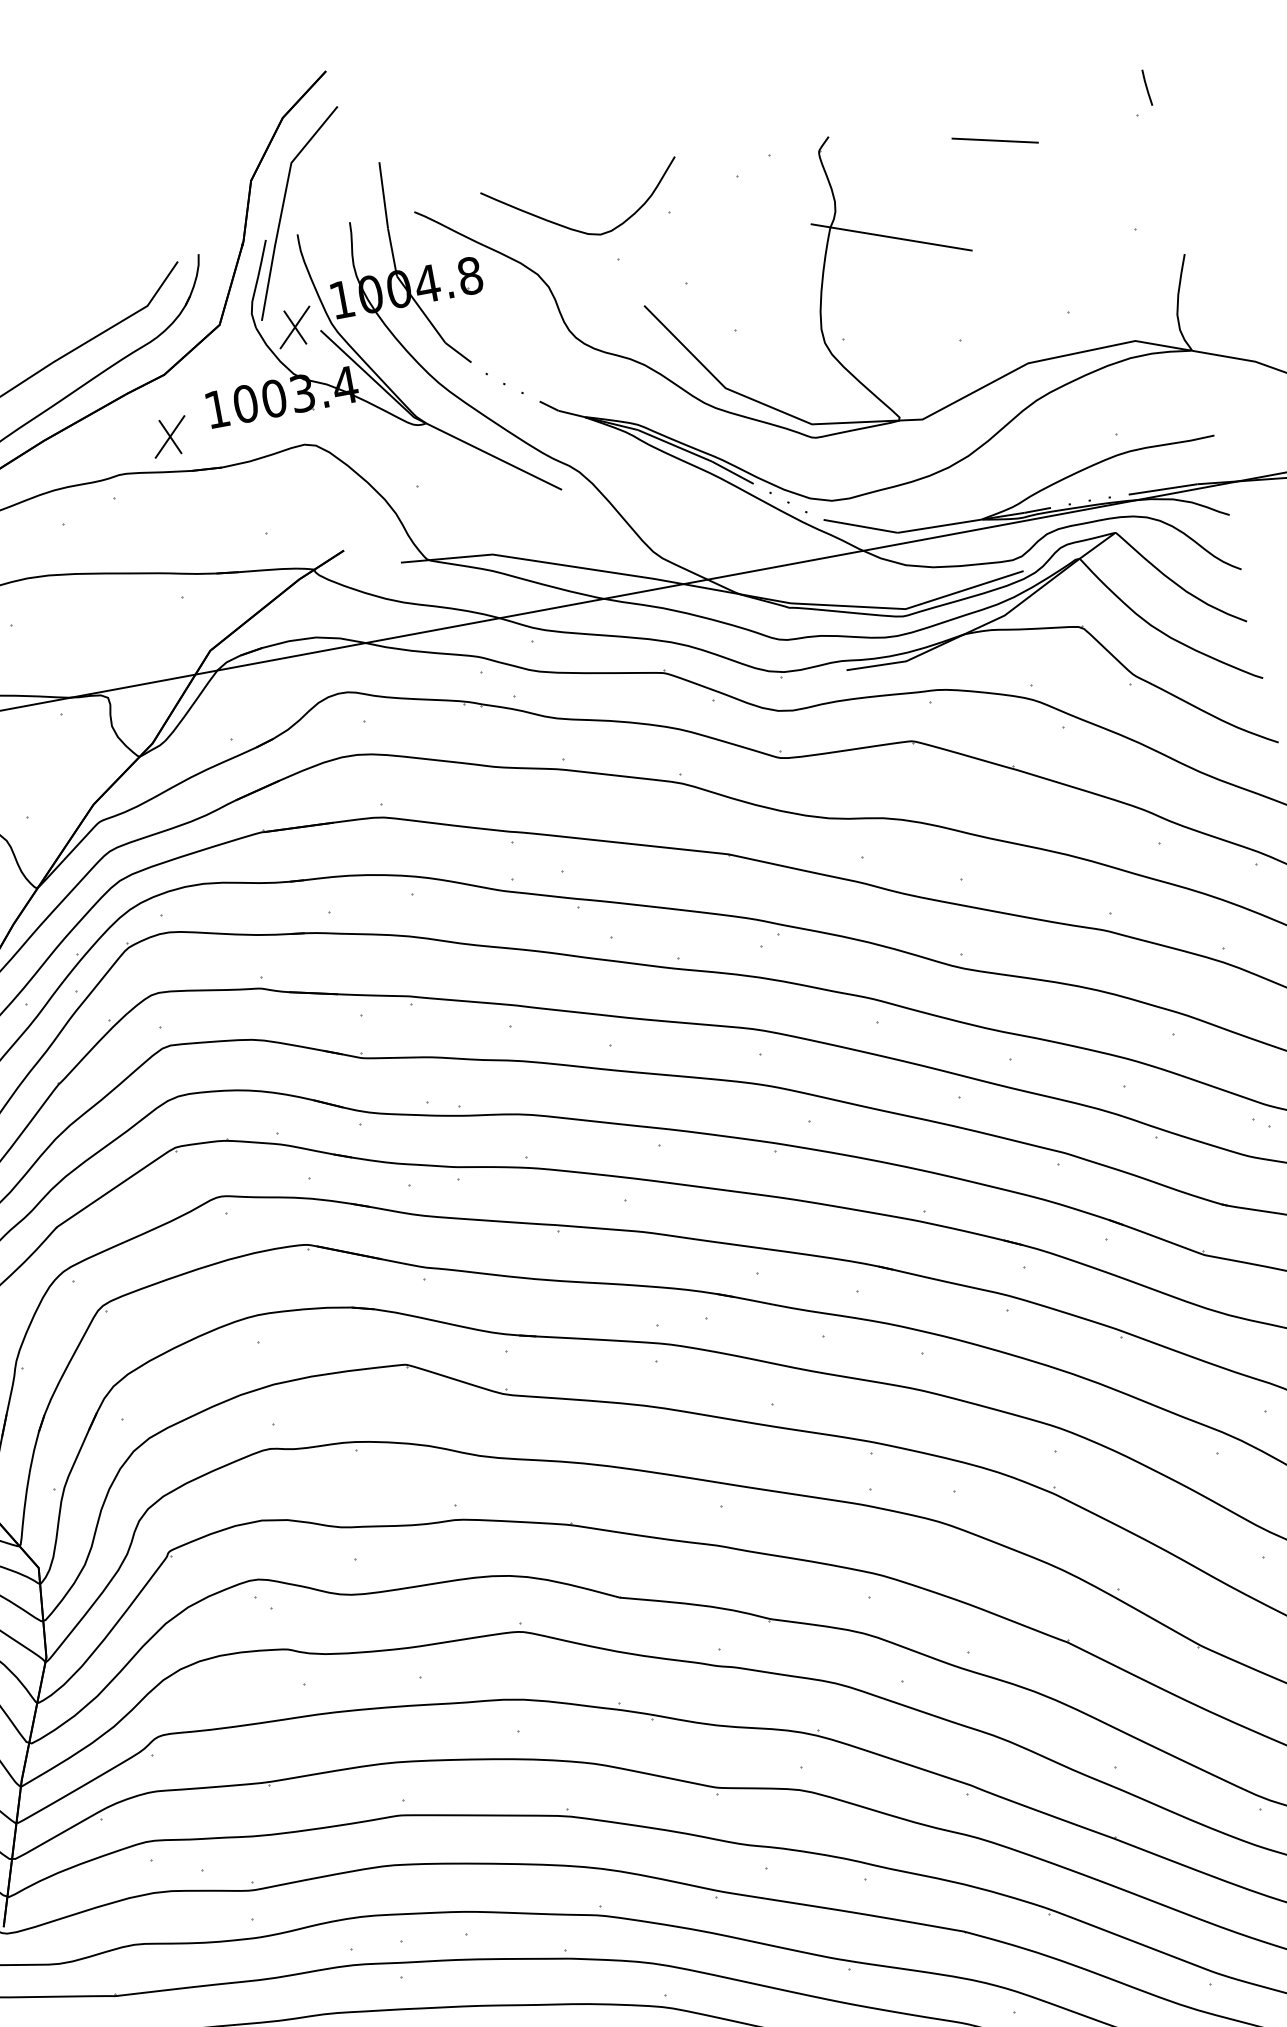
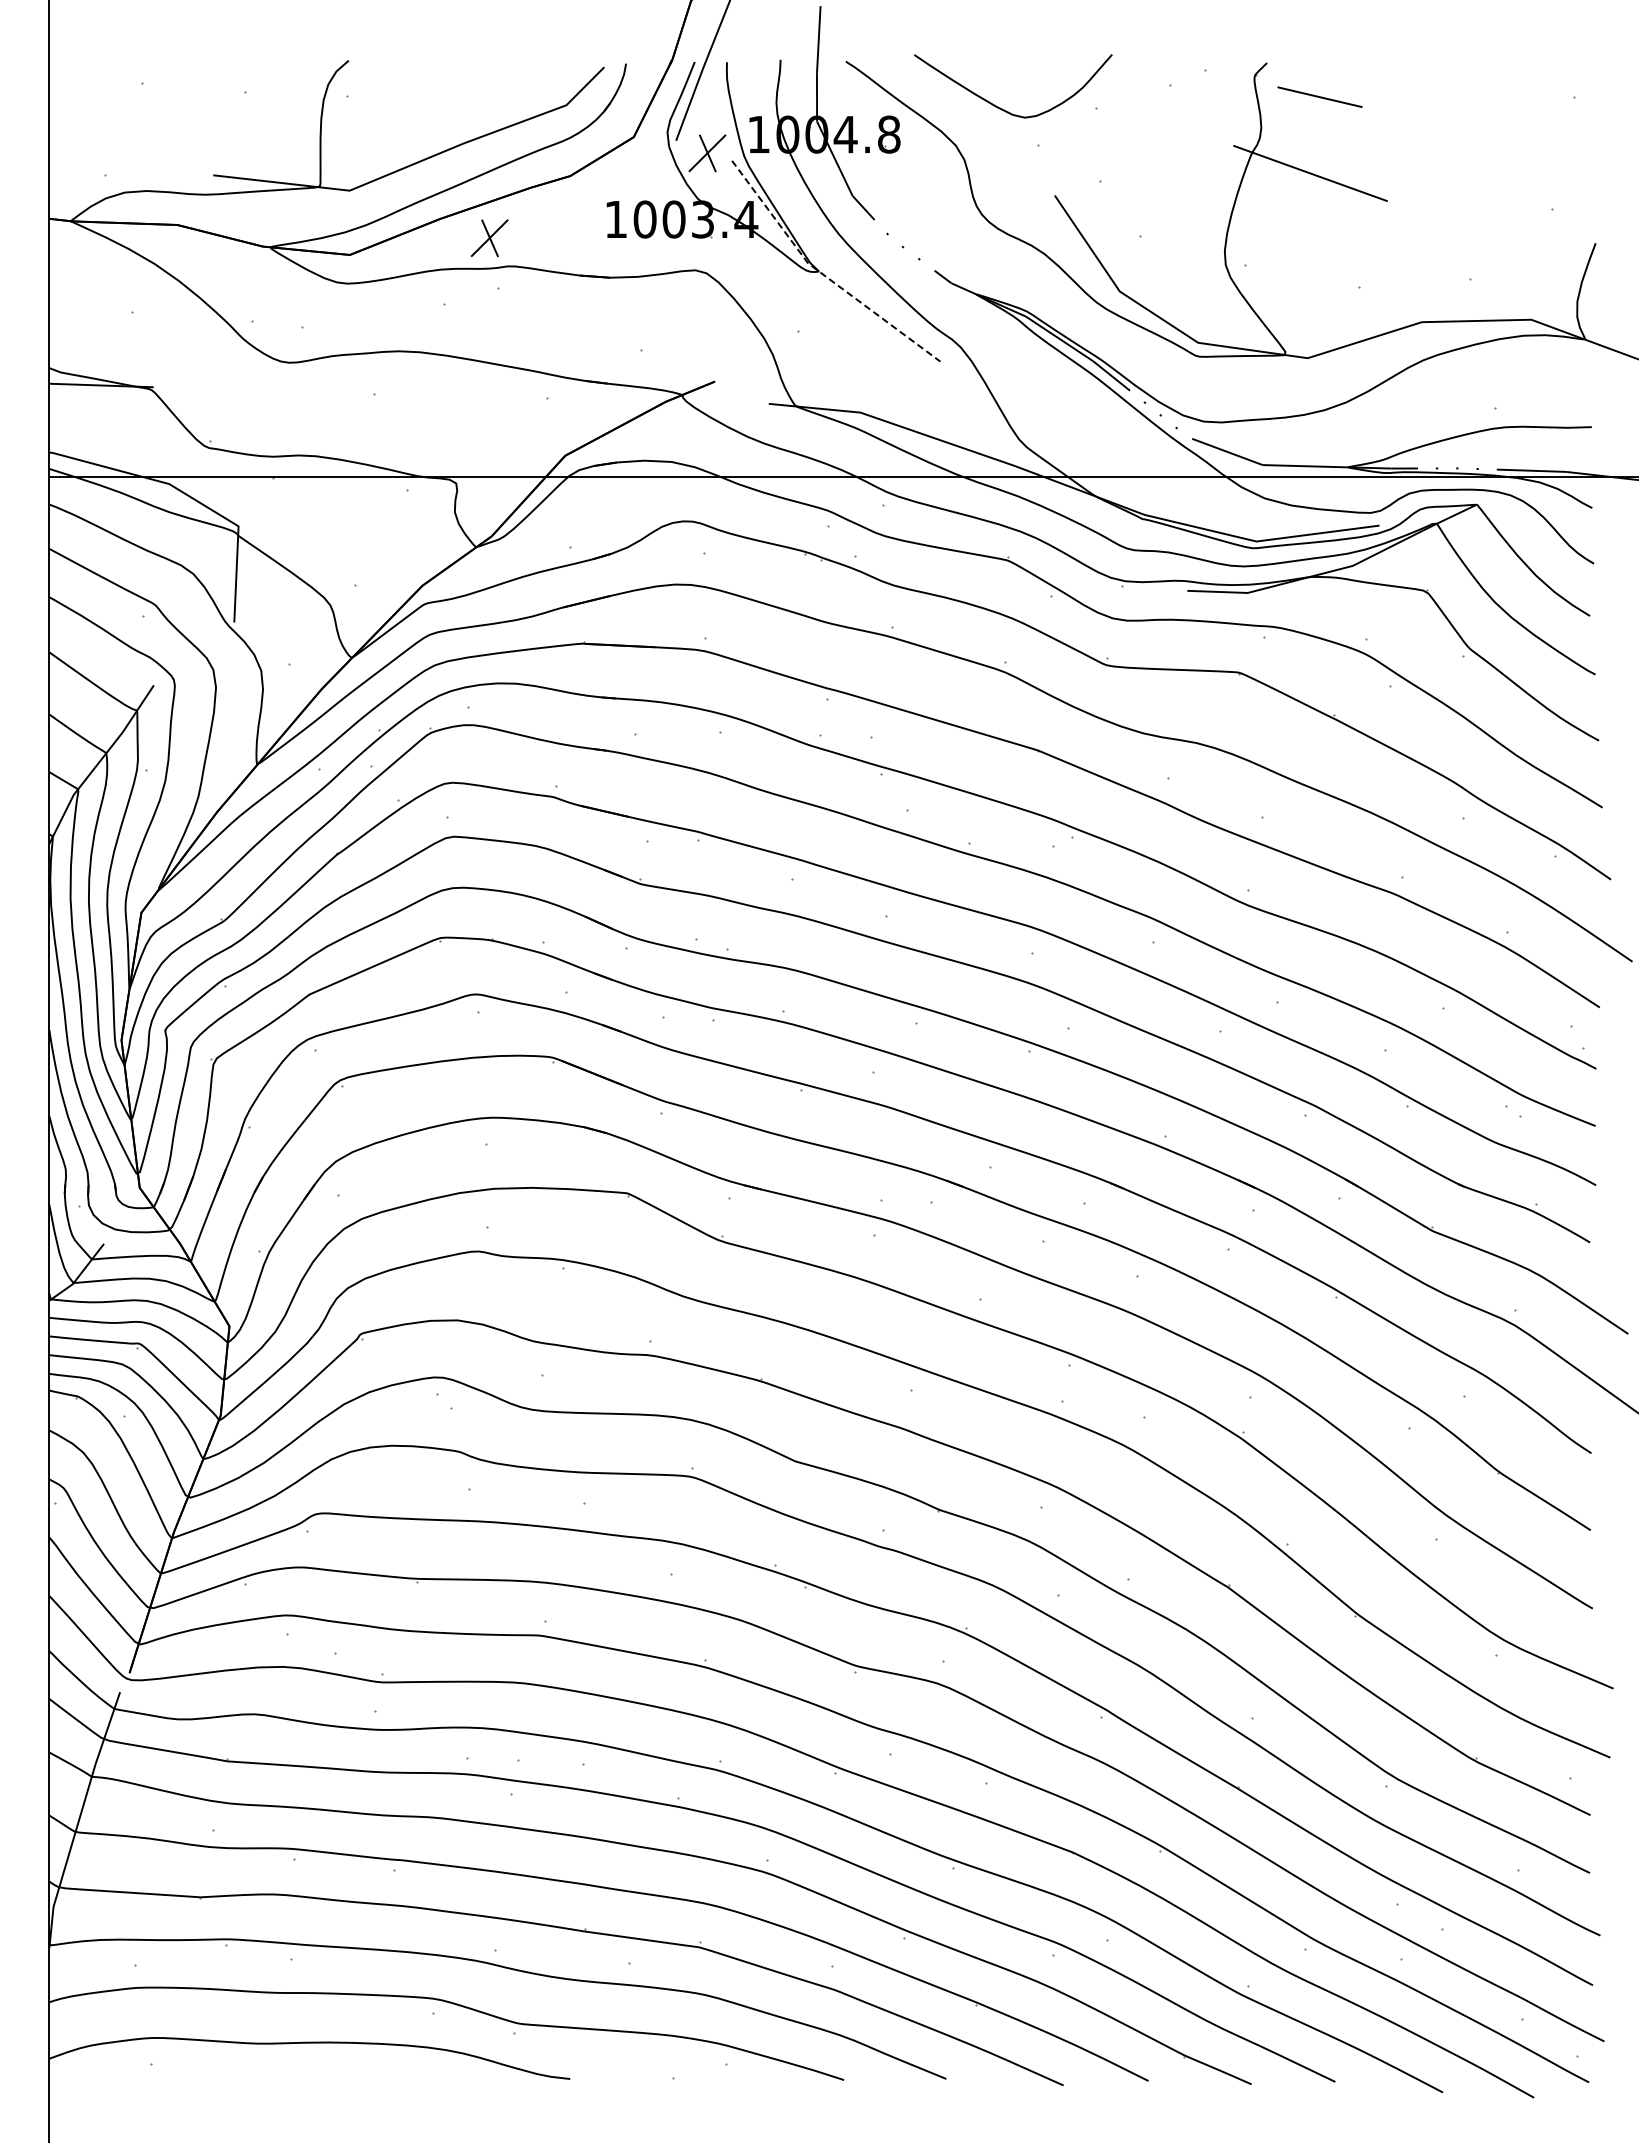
line: (1146, 87) -> (1588, 72), removed
line: (994, 140) -> (1319, 96), moved
line: (430, 425) -> (822, 274), solid -> dashed
part: (169, 437) -> (489, 238), moved

